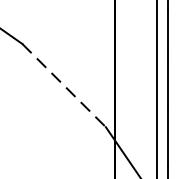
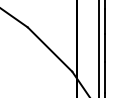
line: (65, 85) -> (50, 49), dashed -> solid

